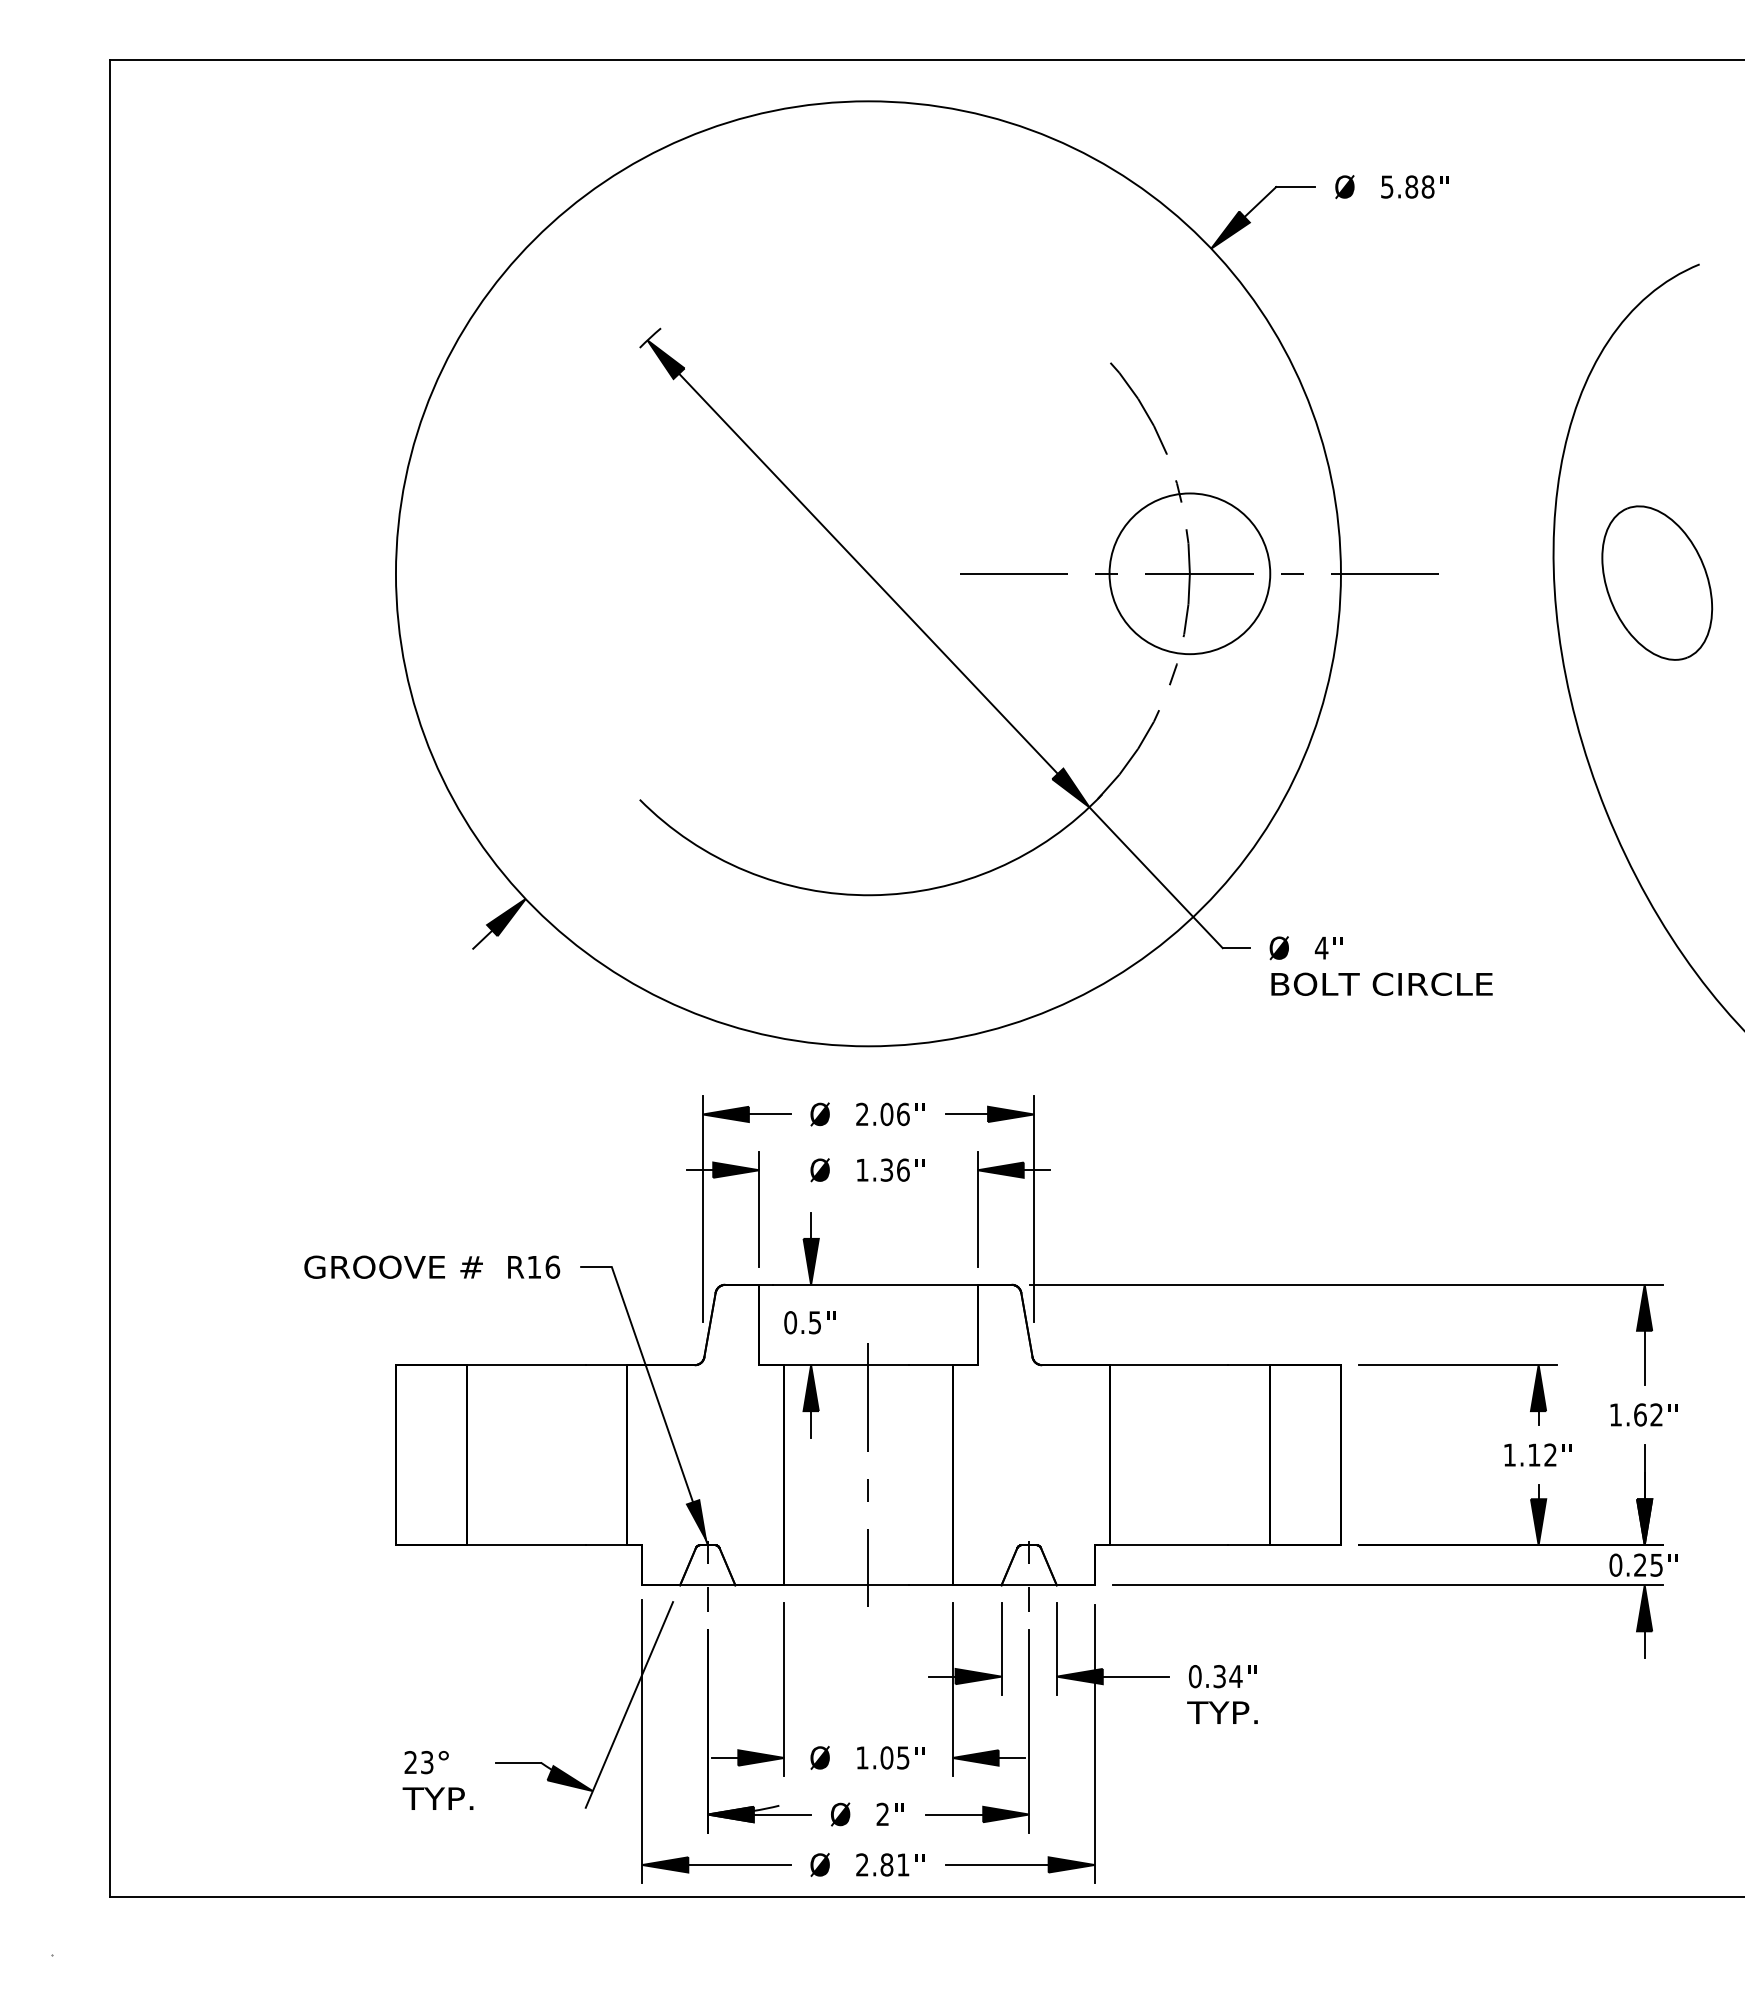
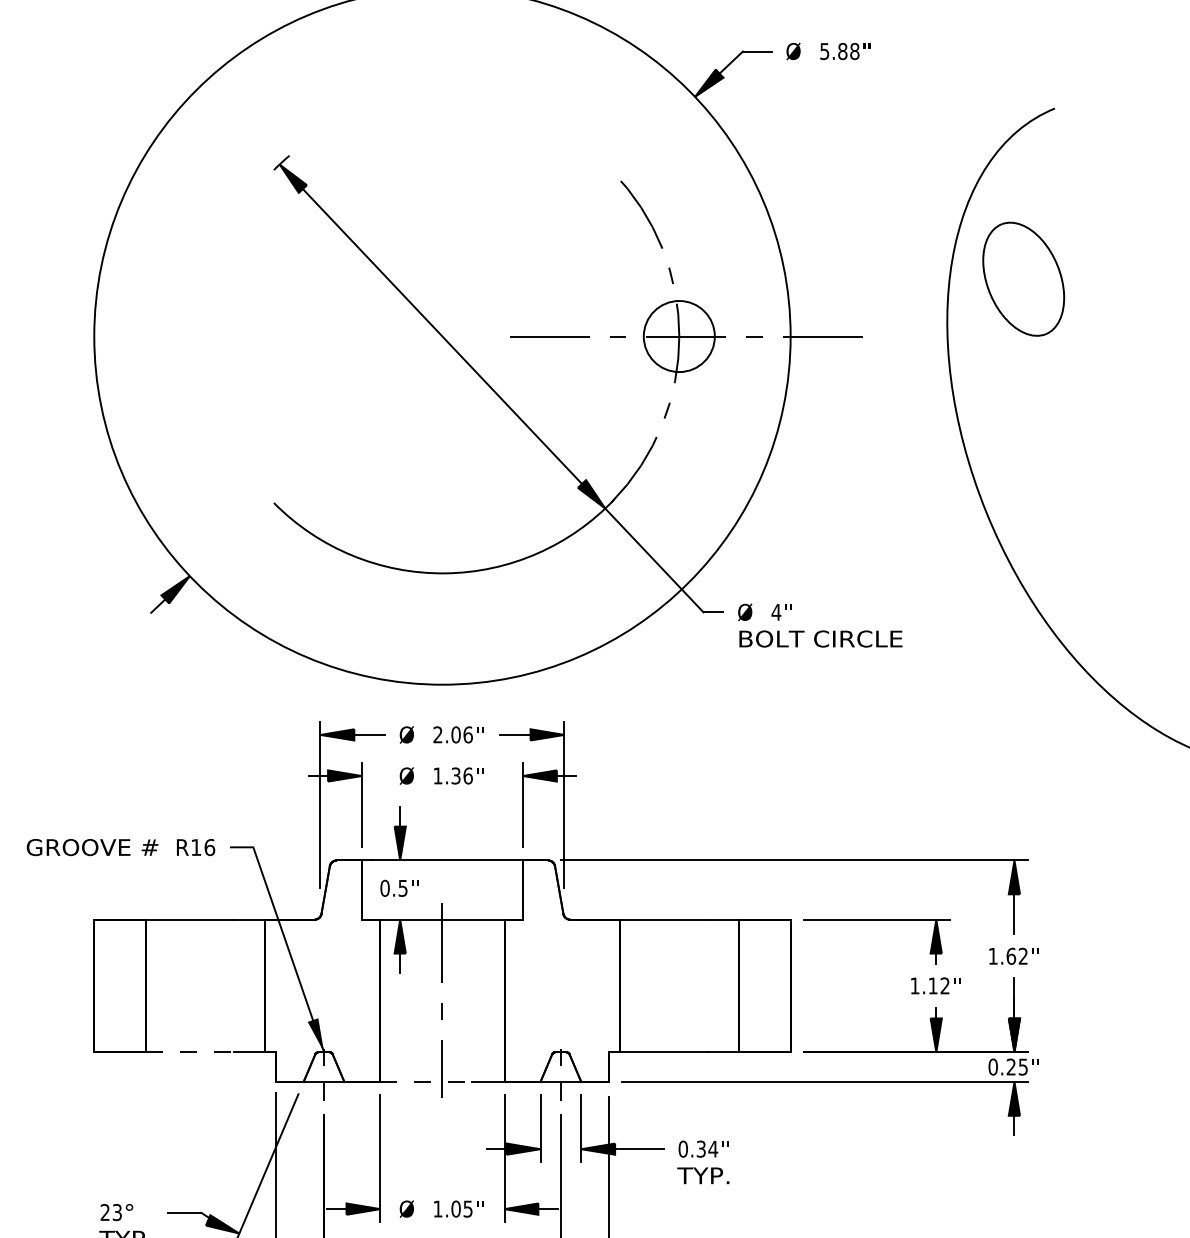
circle: (1189, 573) -> (679, 336), size x0.6
part: (1657, 582) -> (1023, 278), moved
line: (526, 1545) -> (190, 1052), solid -> dashed
line: (847, 1585) -> (427, 1082), solid -> dashed

